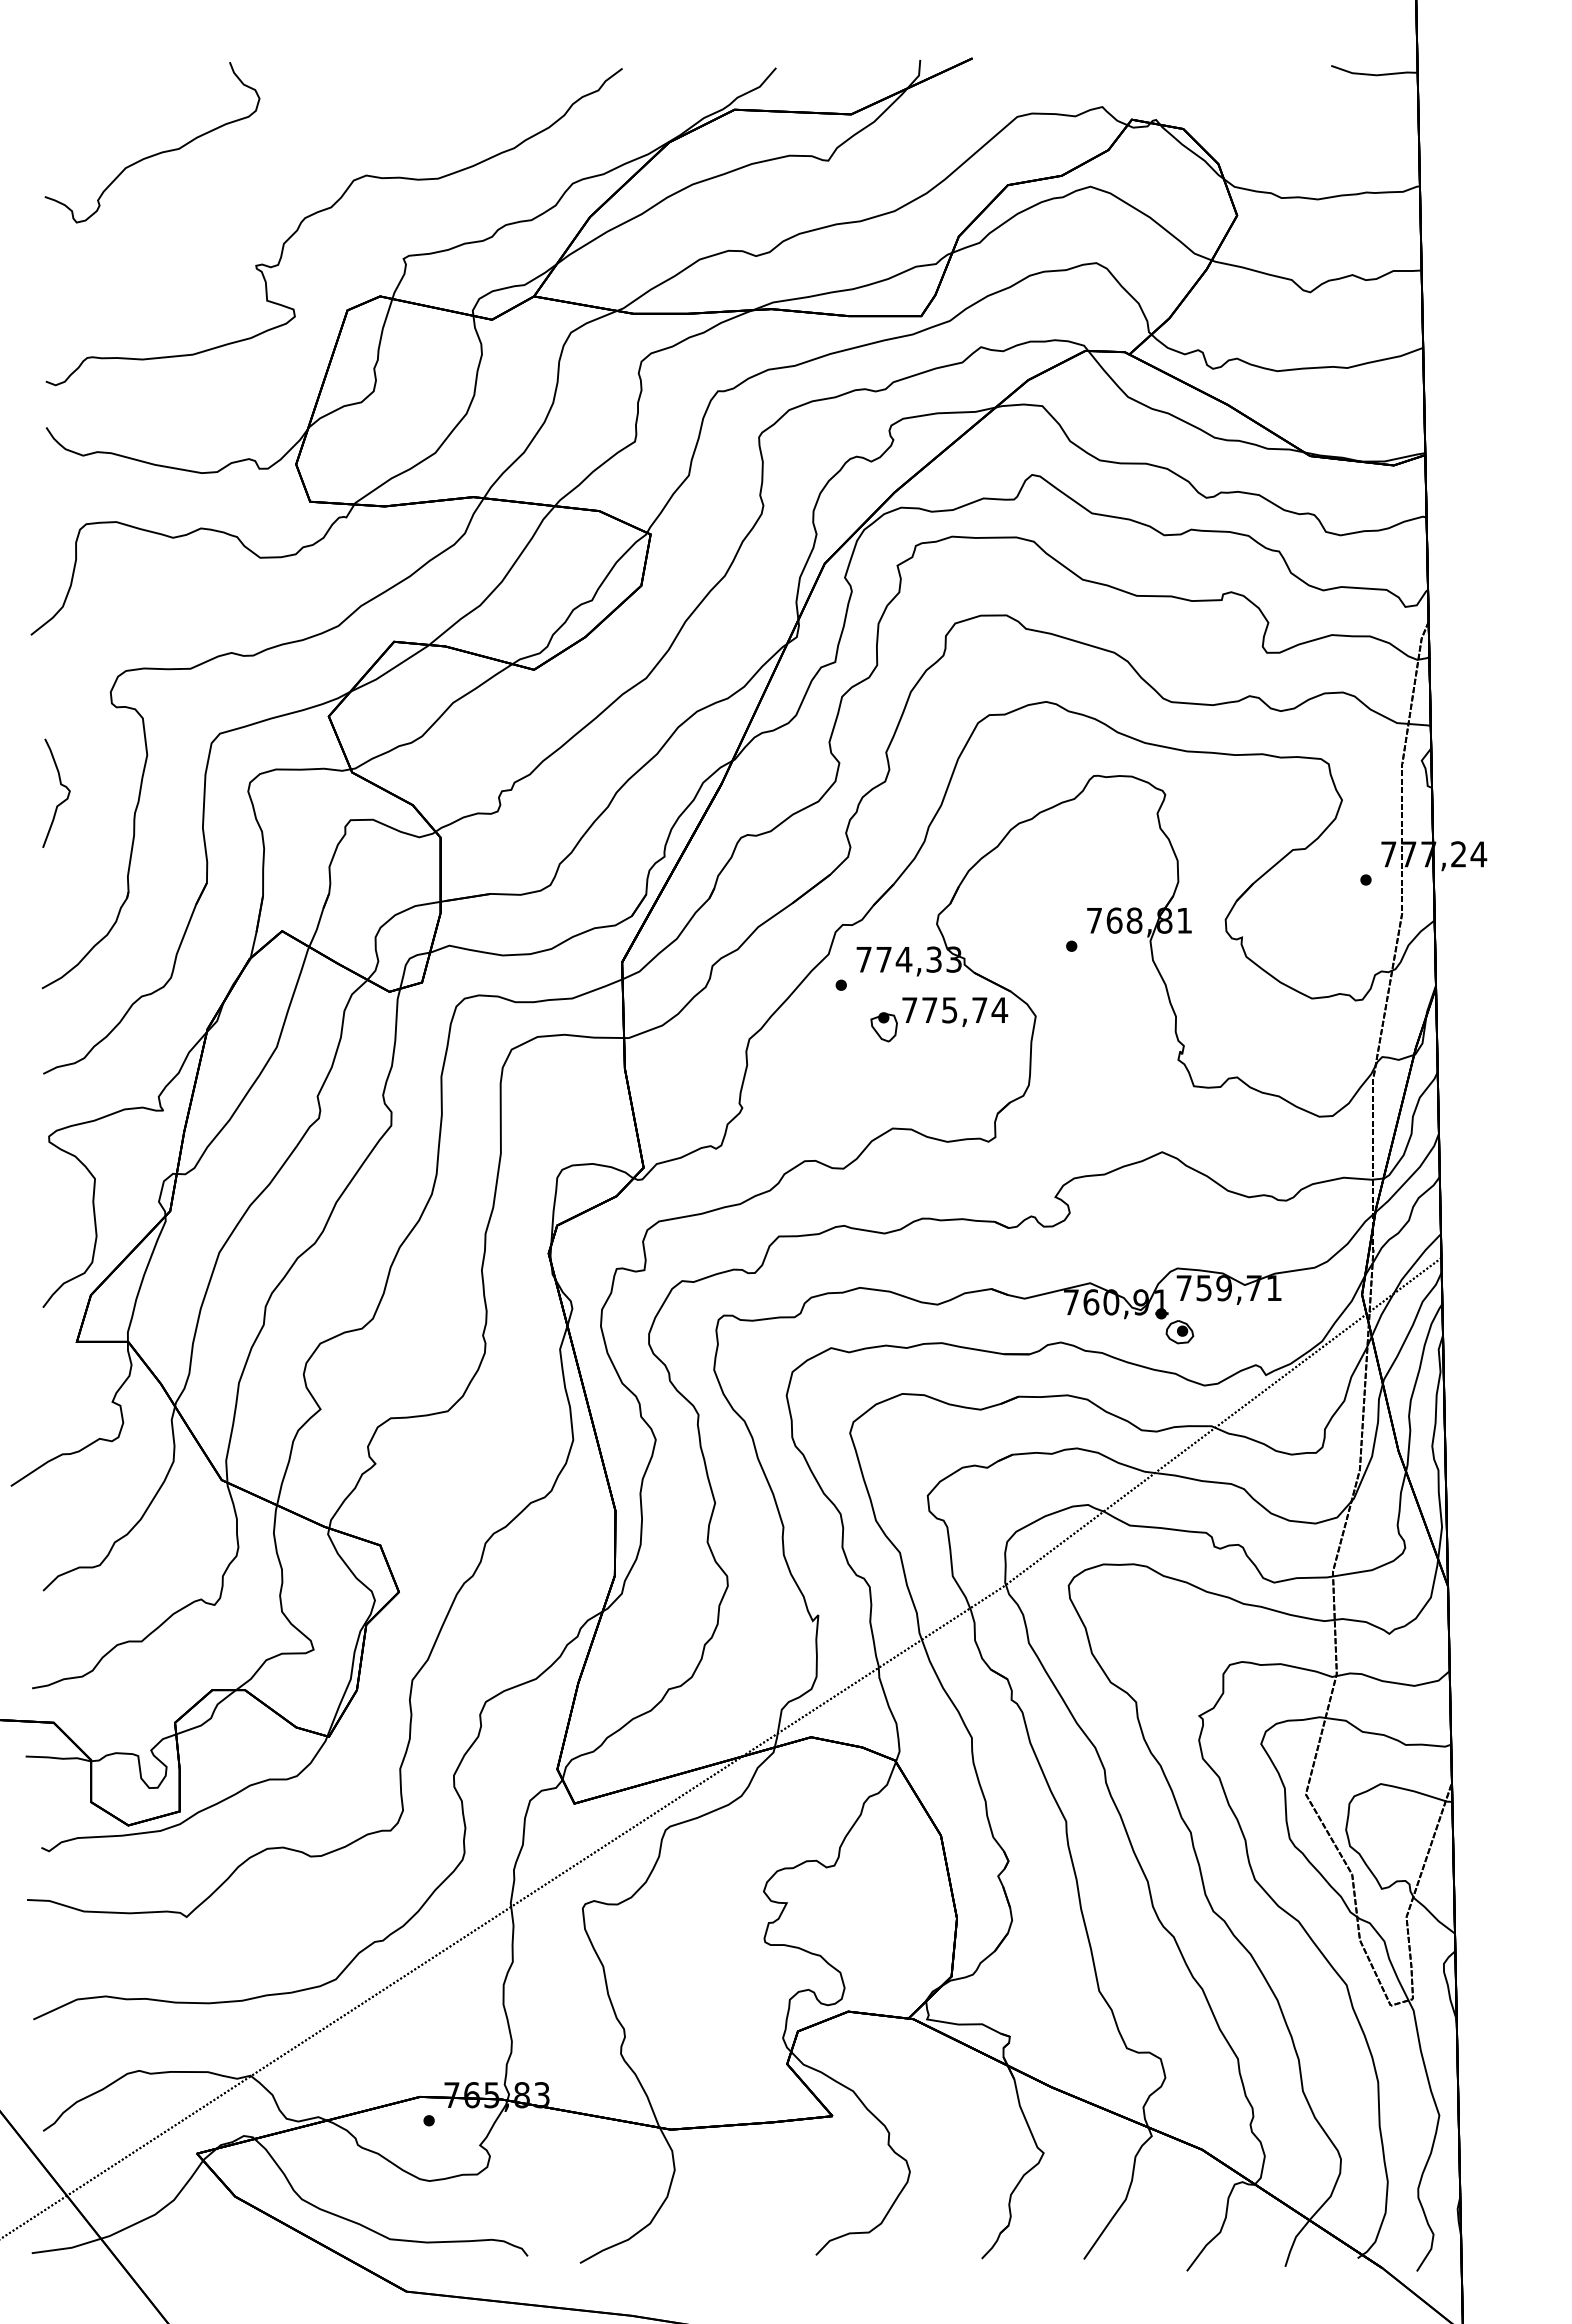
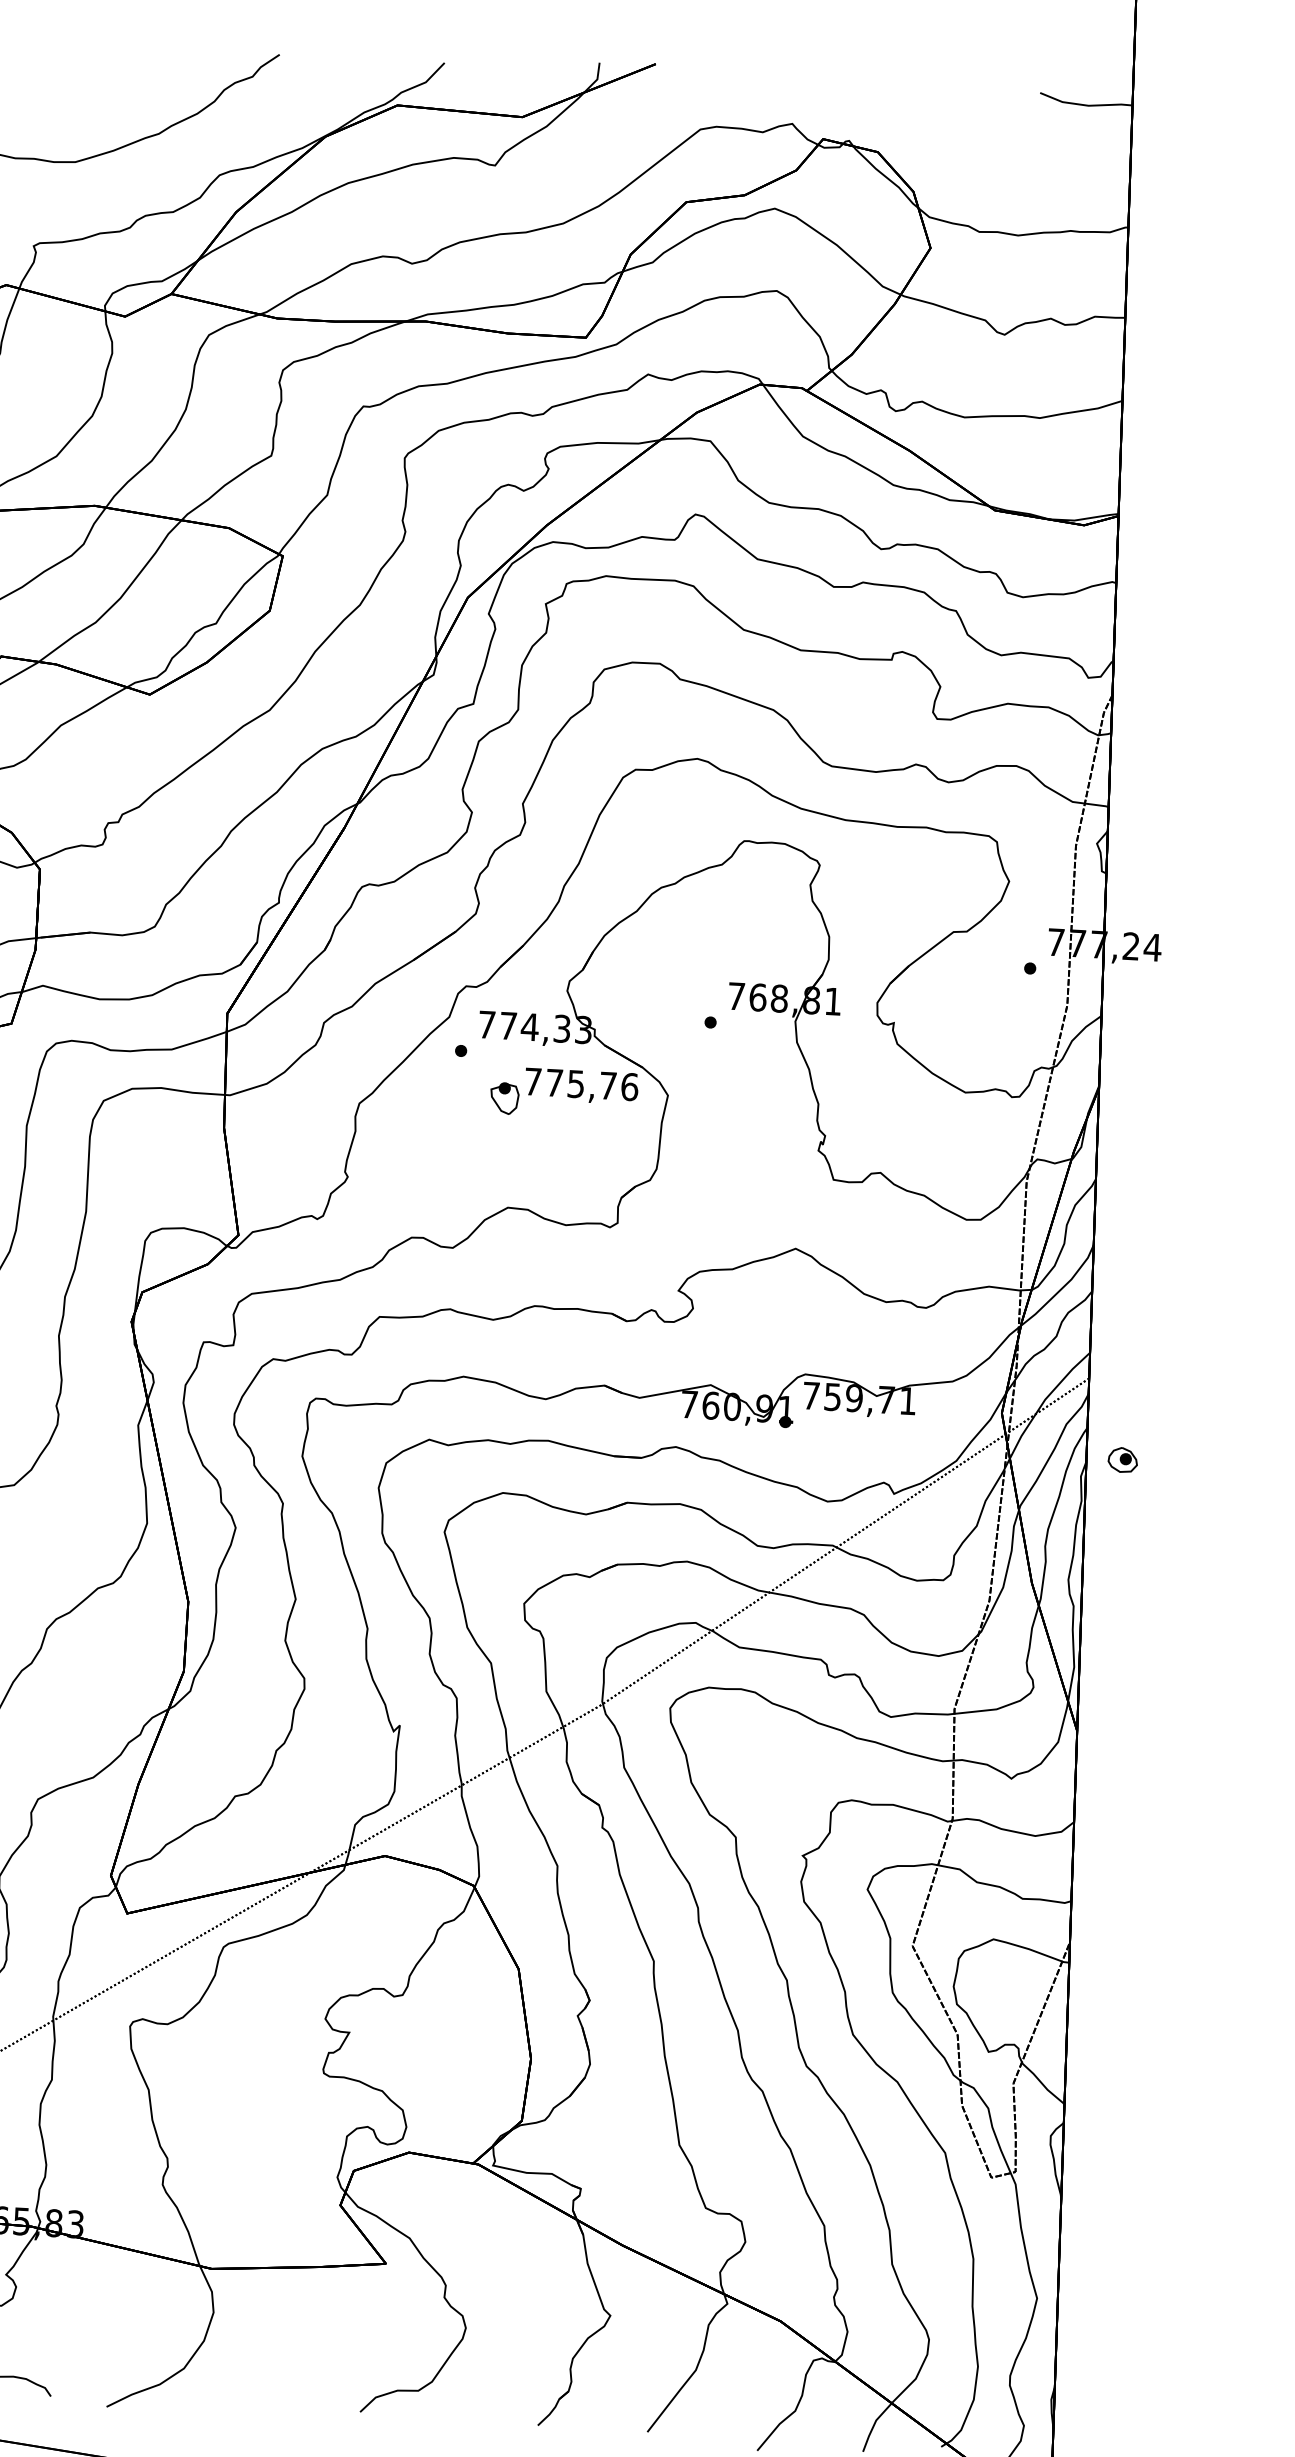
text: (999, 1010) -> (629, 1087), 775,74 -> 775,76
part: (1179, 1332) -> (1122, 1460), moved

